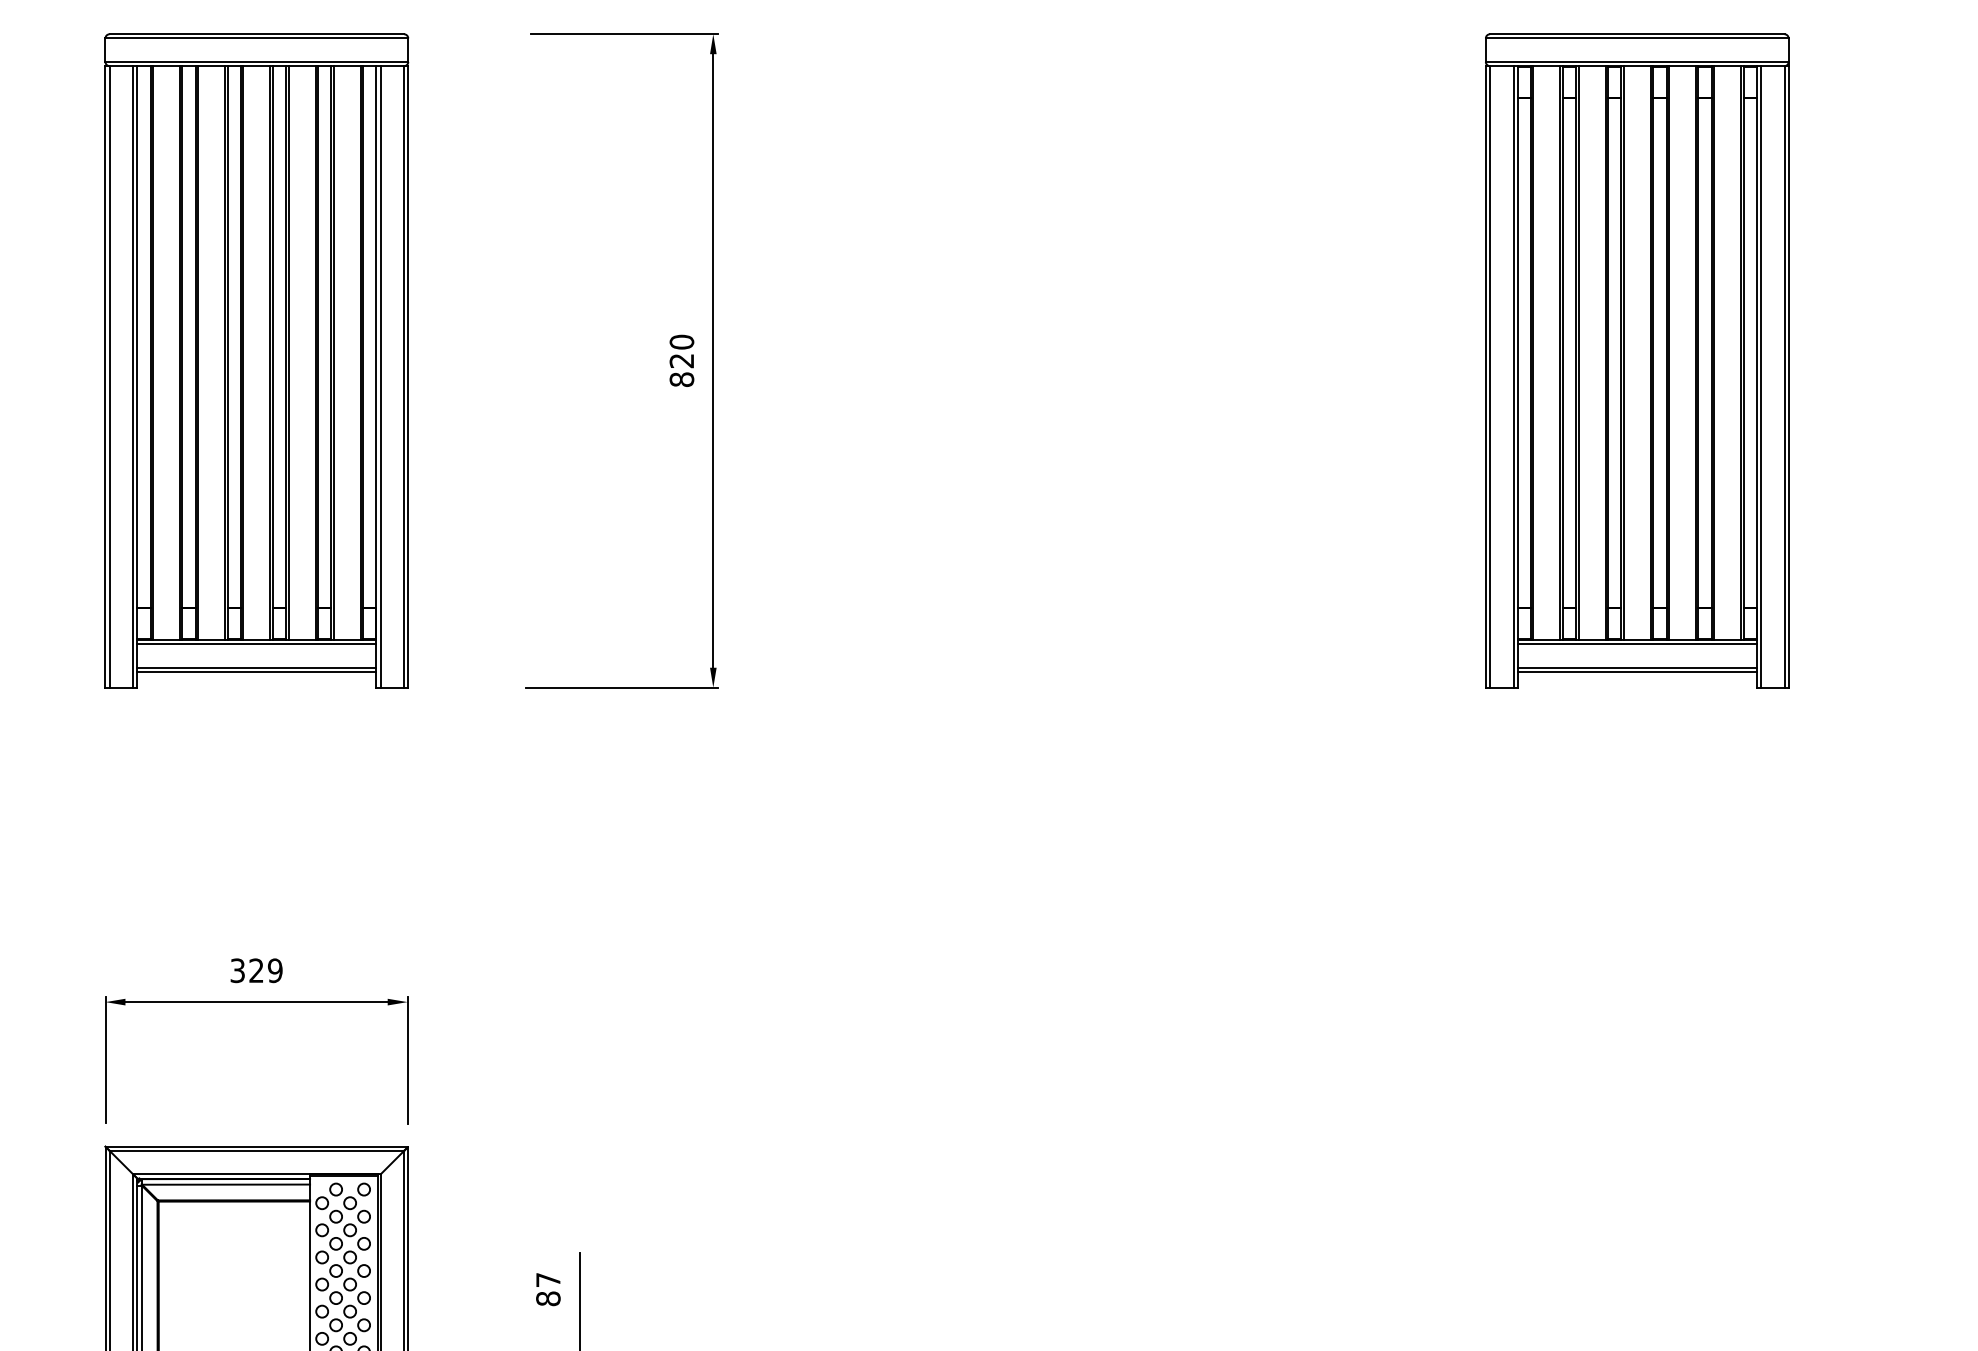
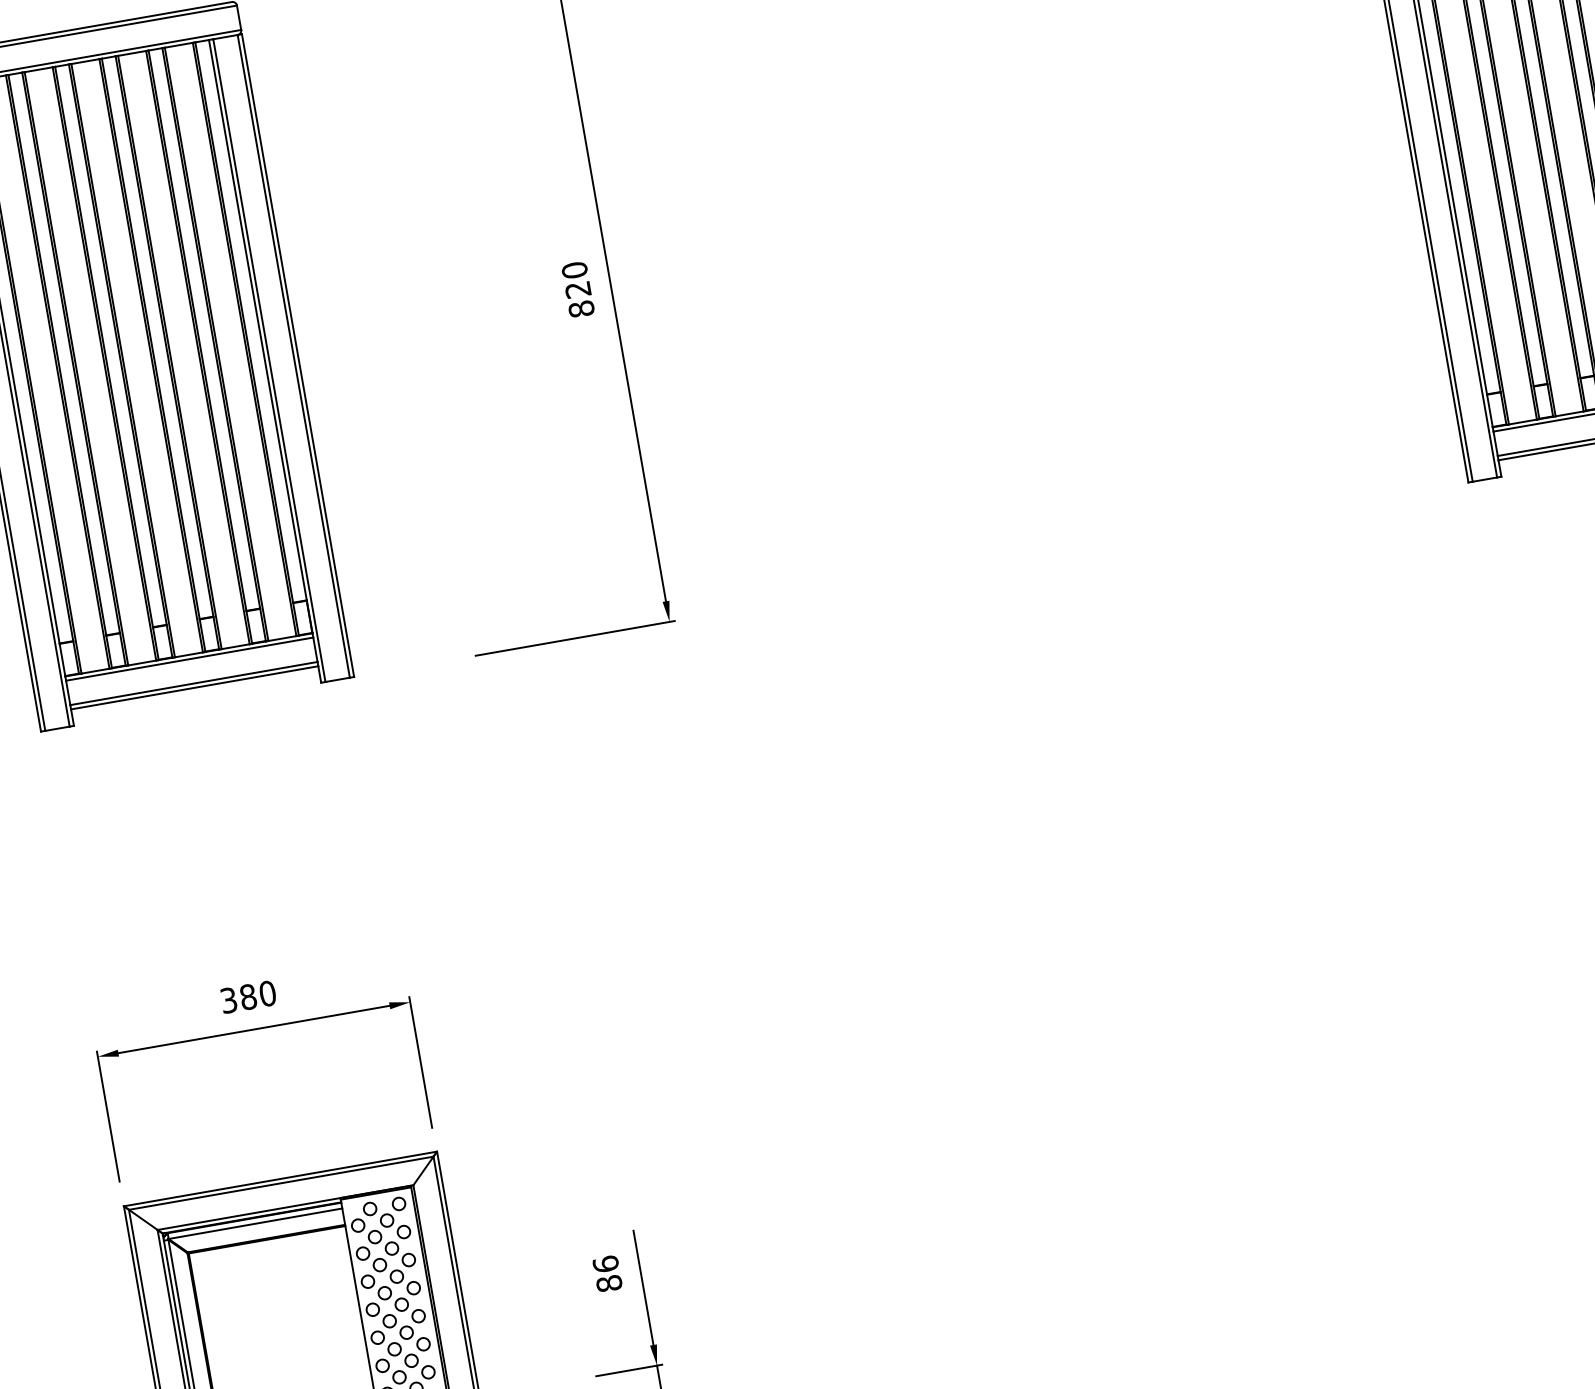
text: (265, 970) -> (257, 995), 329 -> 380
text: (548, 1279) -> (605, 1263), 87 -> 86

